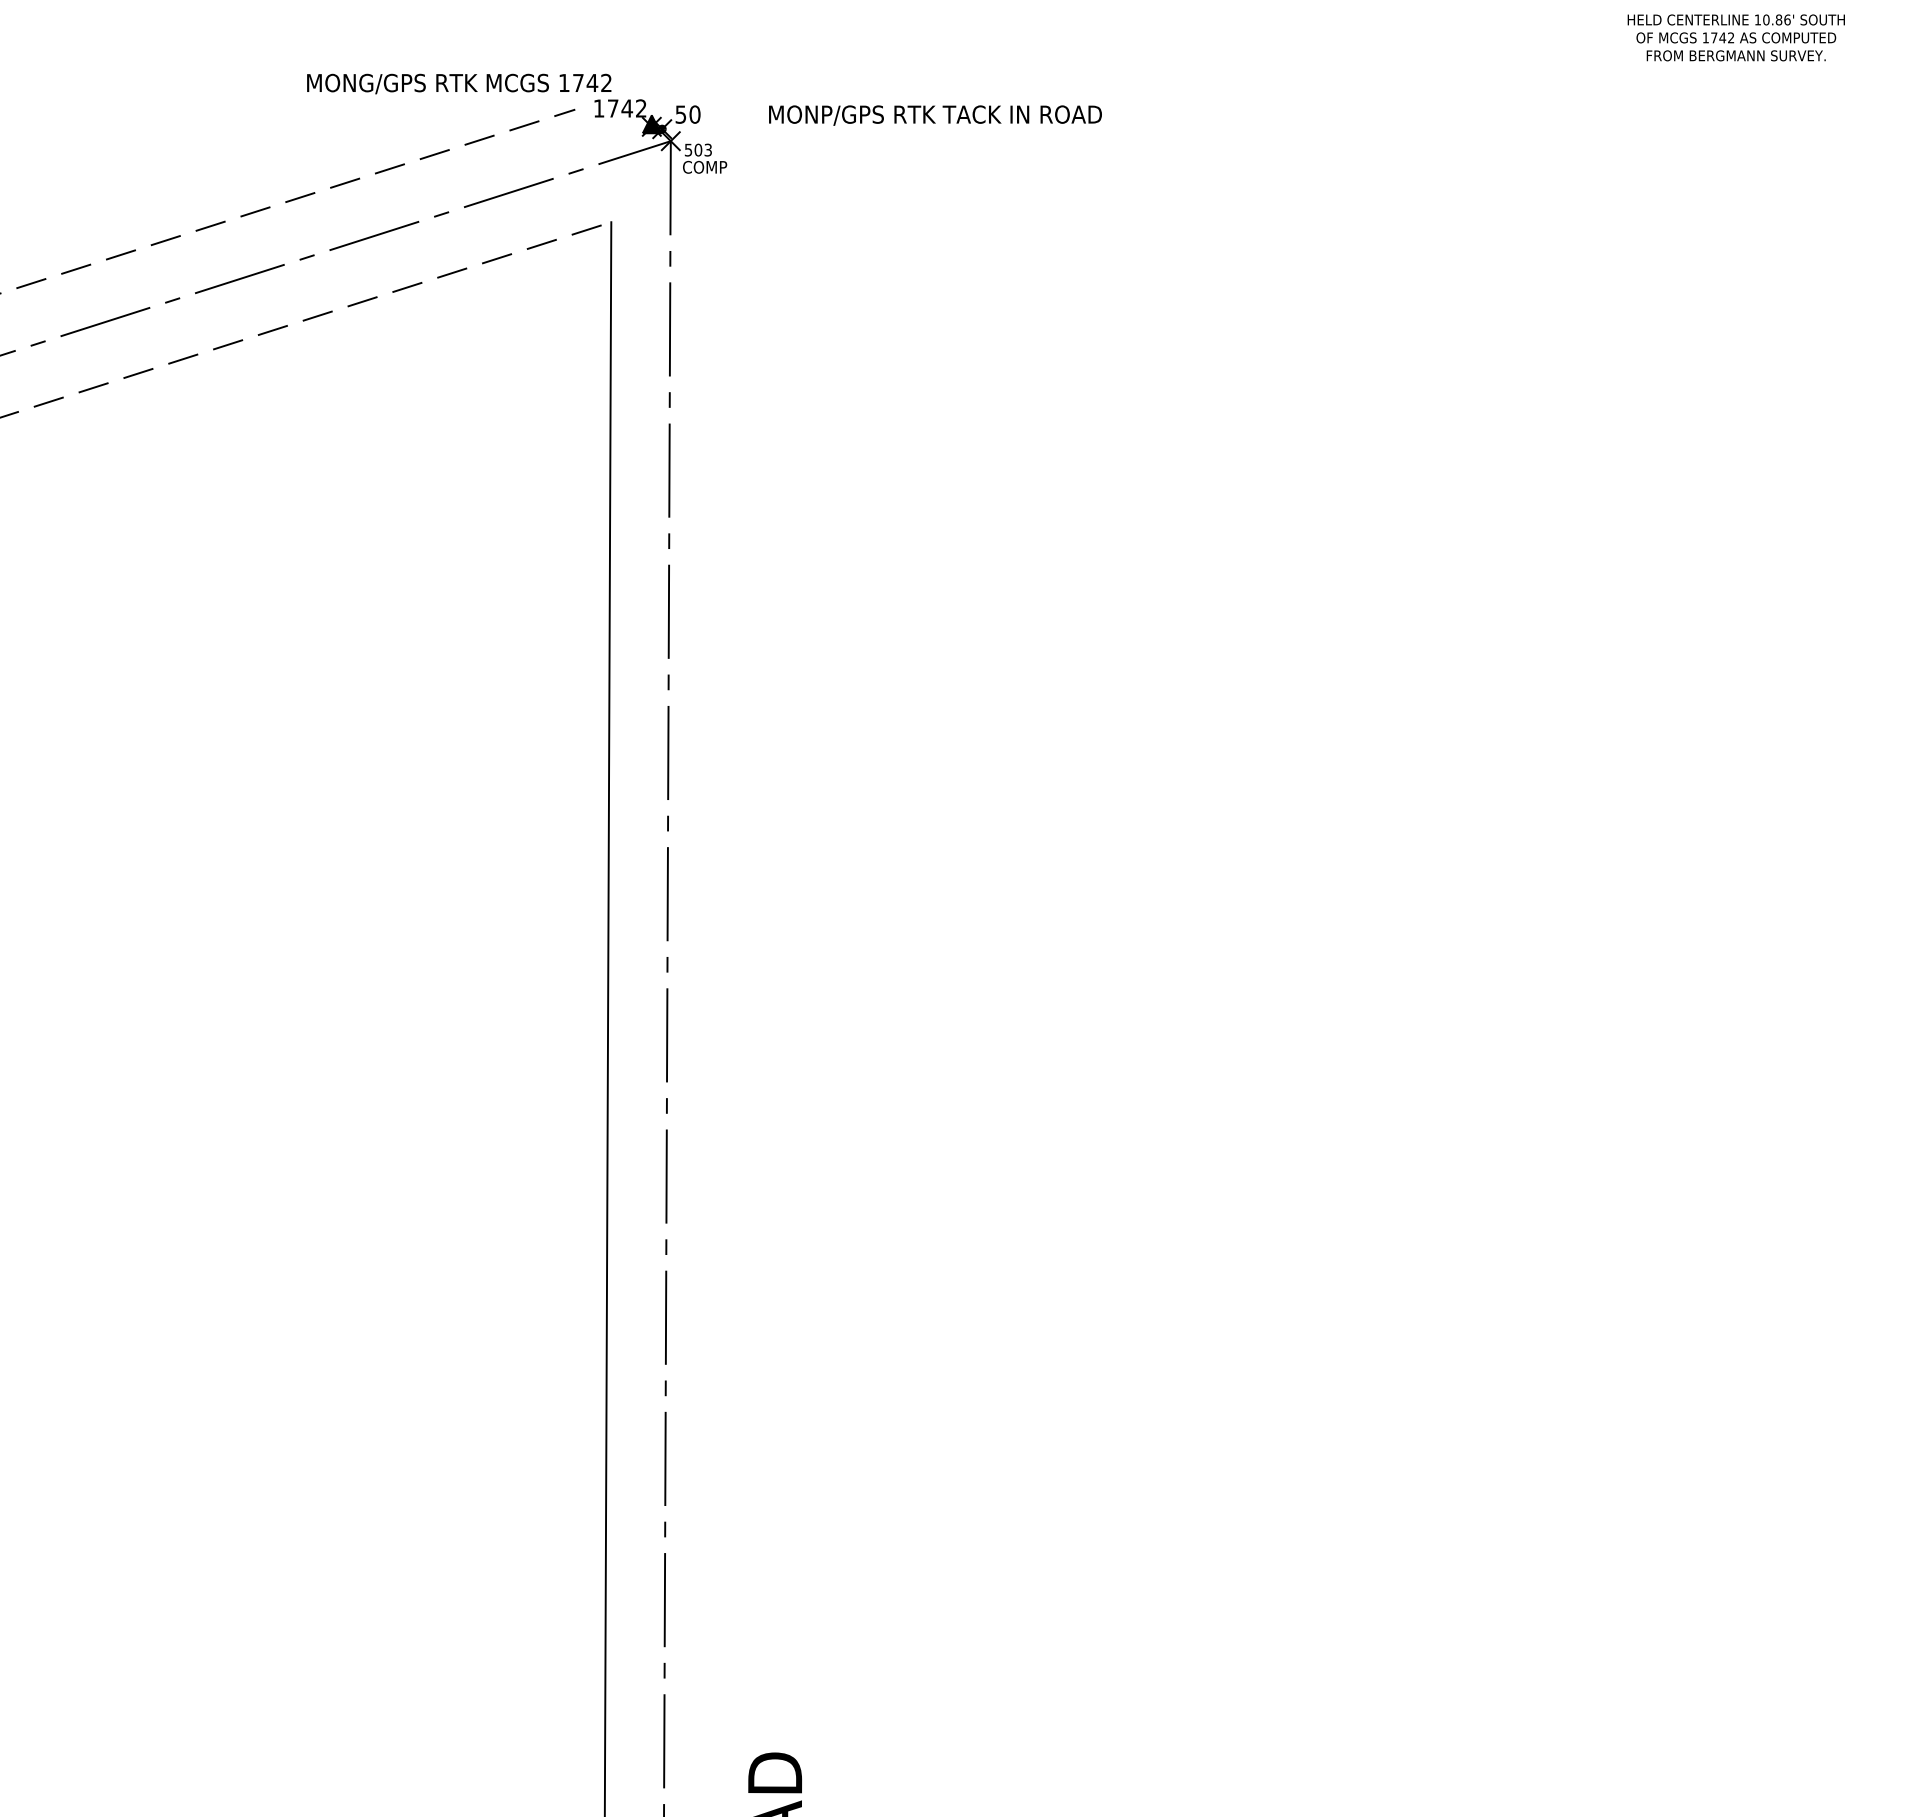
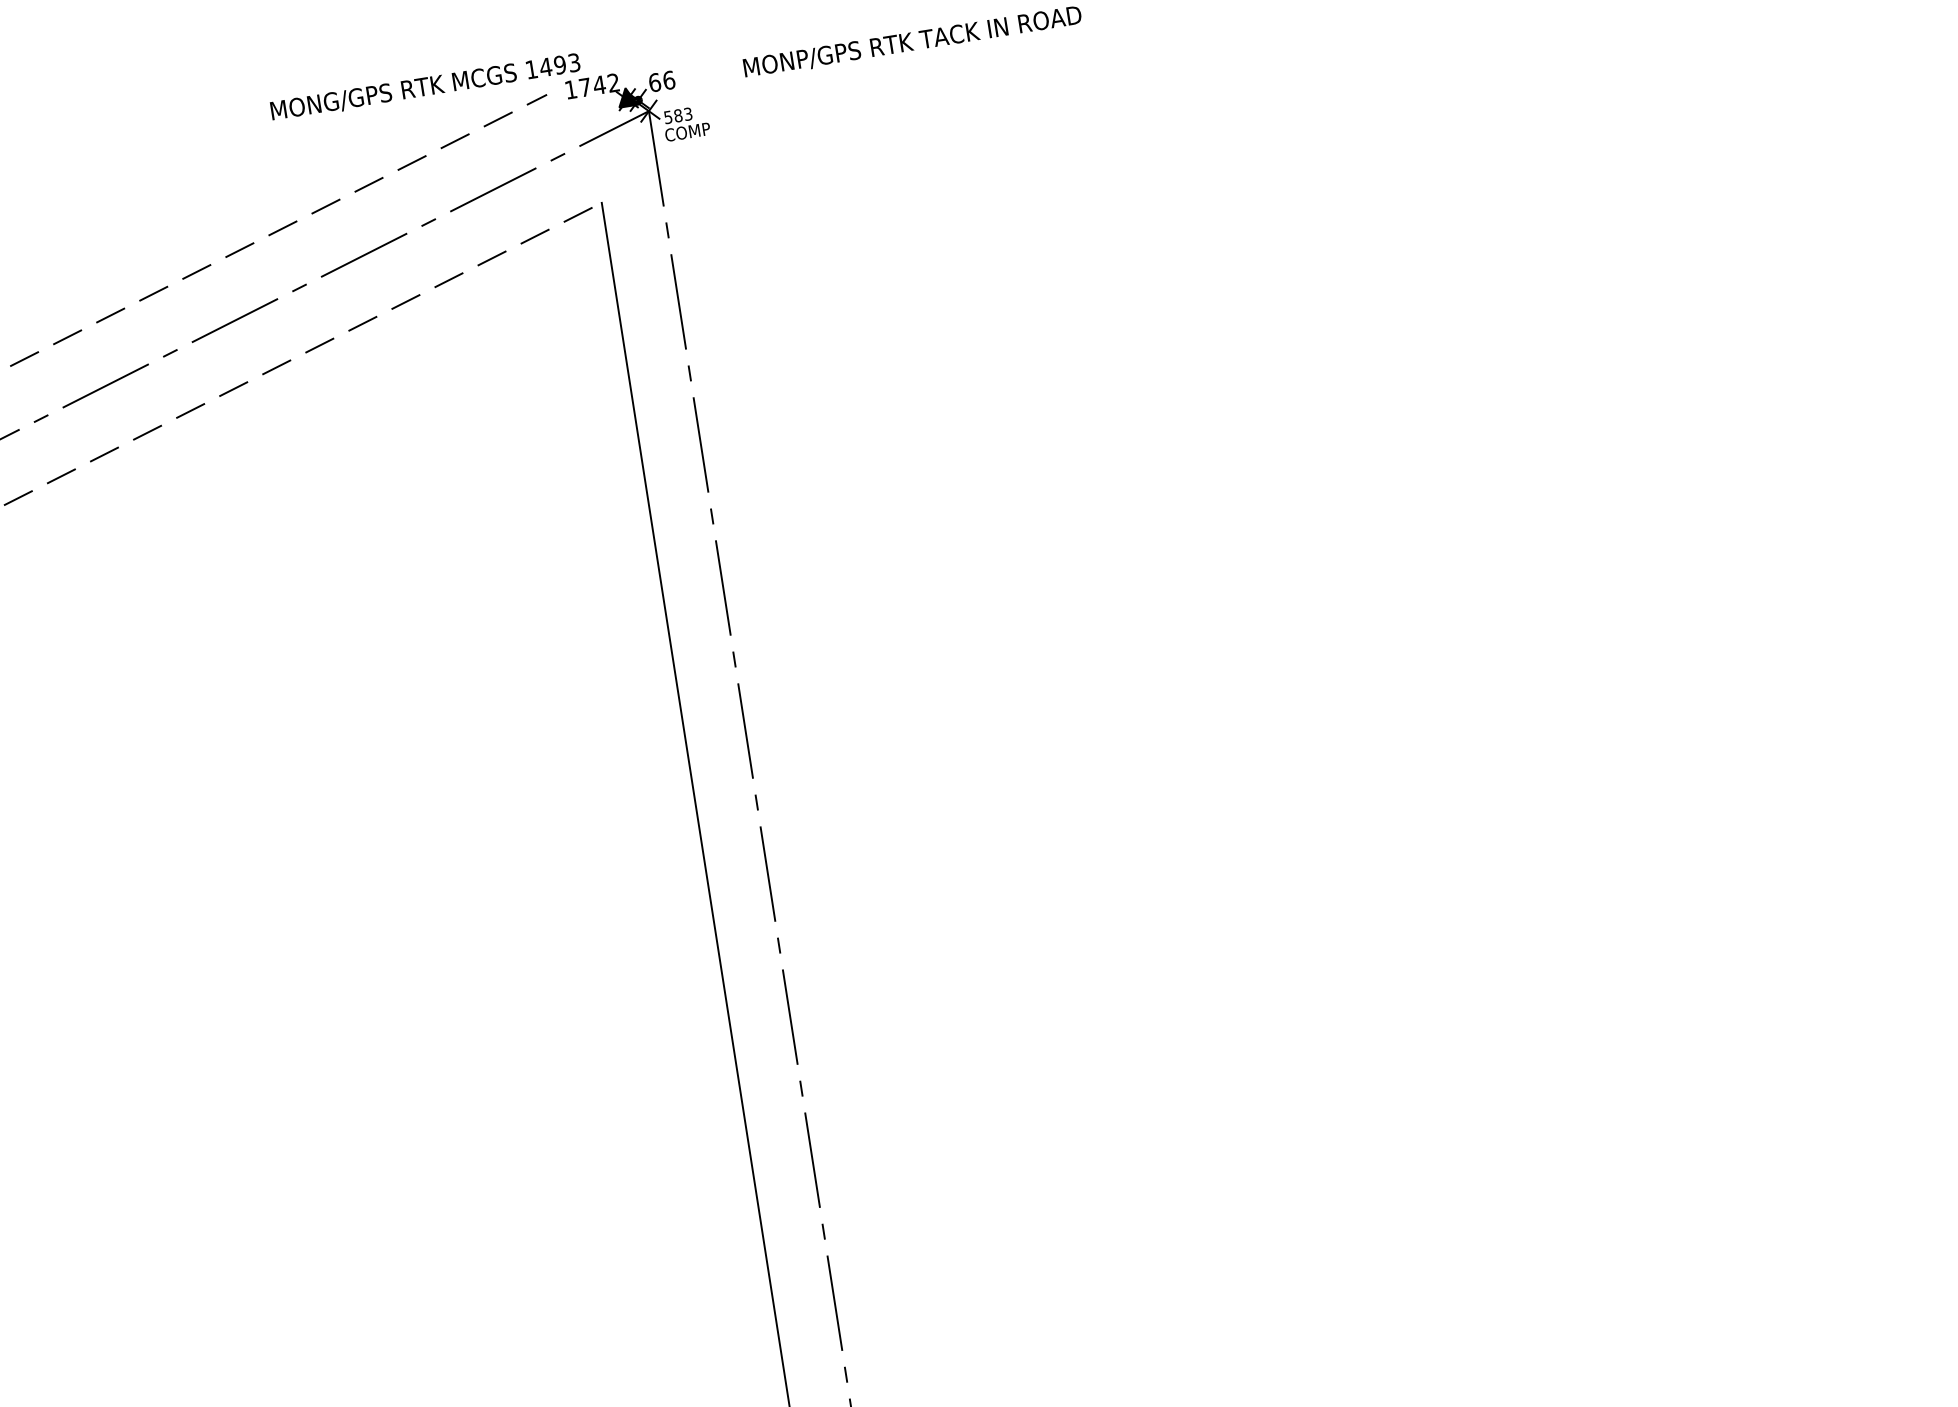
text: (591, 82) -> (559, 64), 1742 -> 1493
text: (687, 114) -> (661, 81), 50 -> 66
text: (698, 150) -> (678, 116), 503 -> 583

